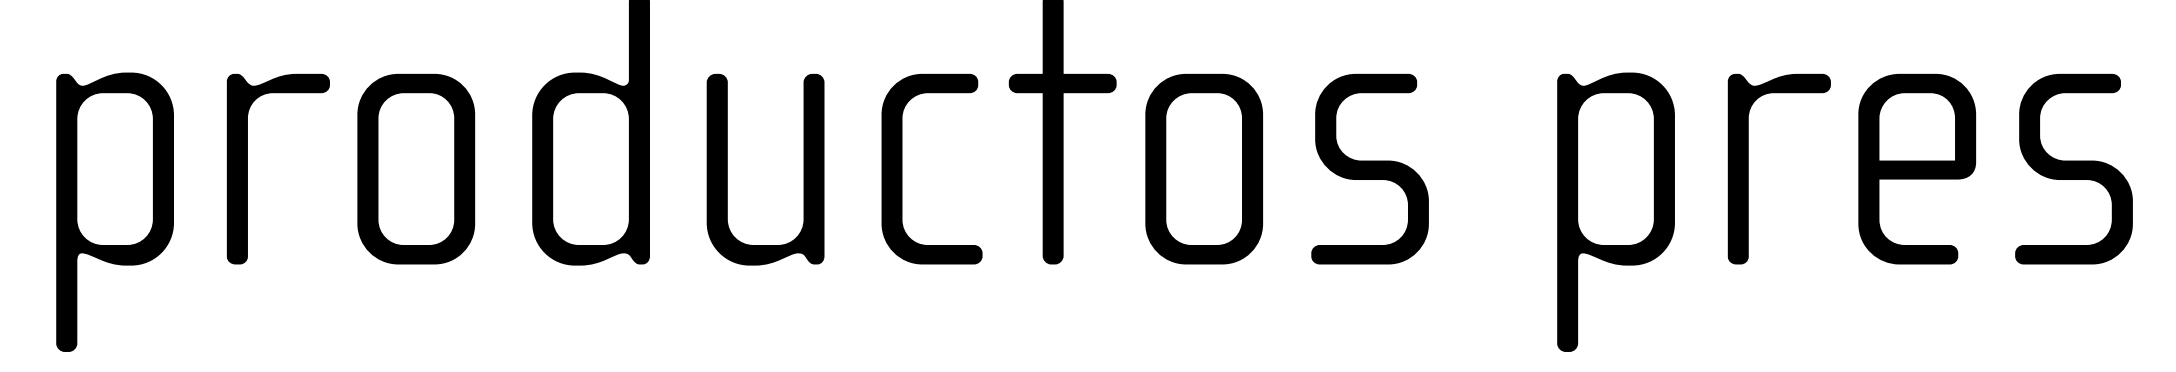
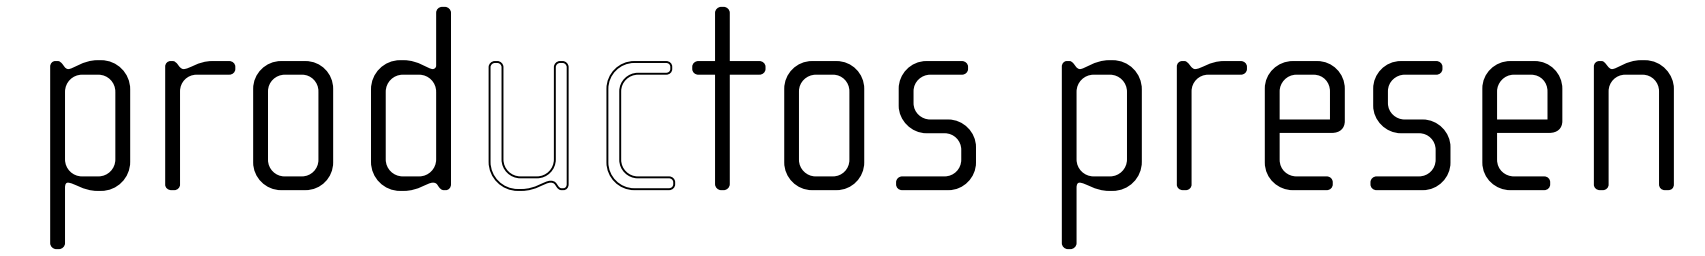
fill: (765, 169) -> (528, 125), removed
fill: (931, 169) -> (640, 125), removed

